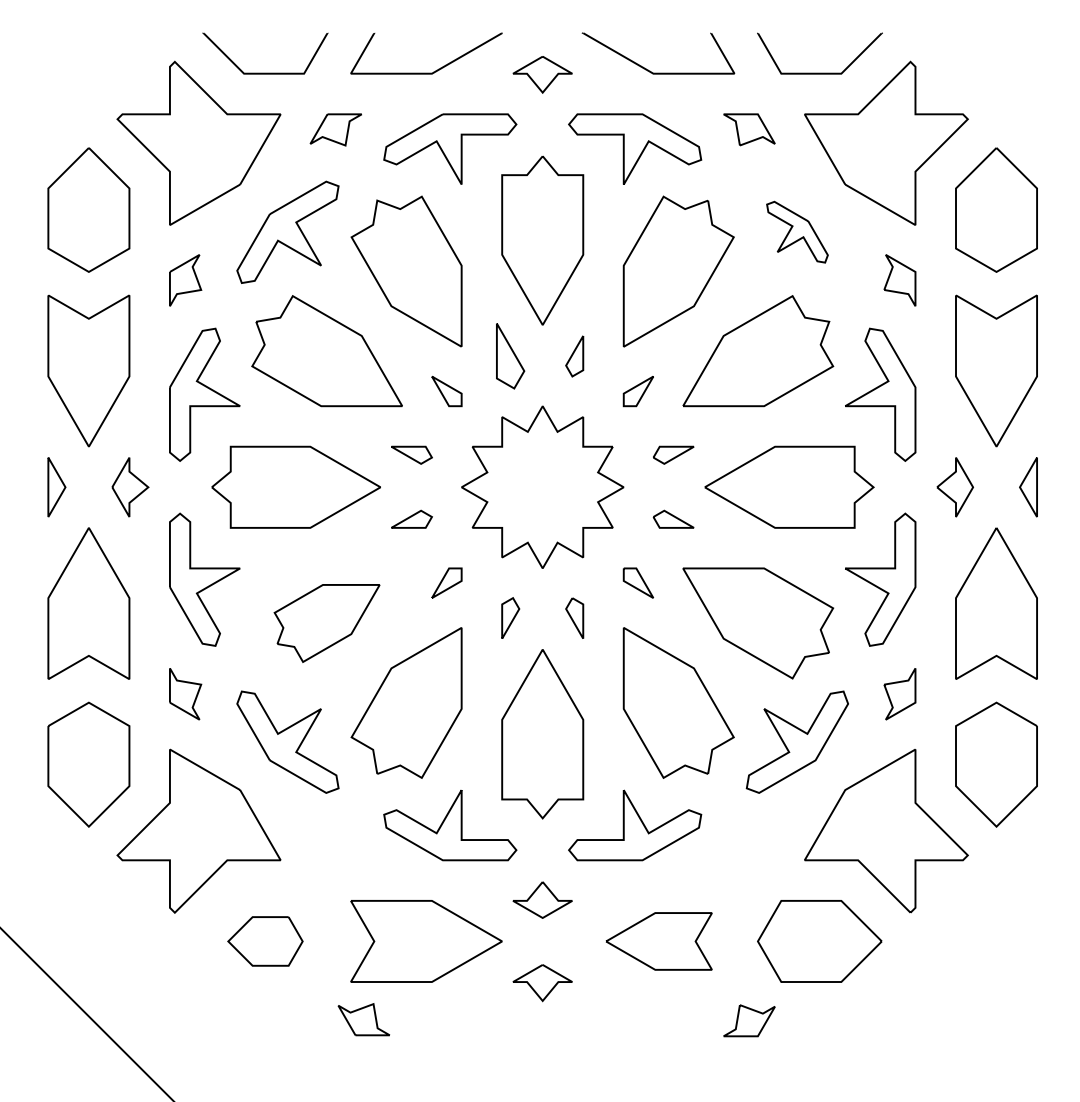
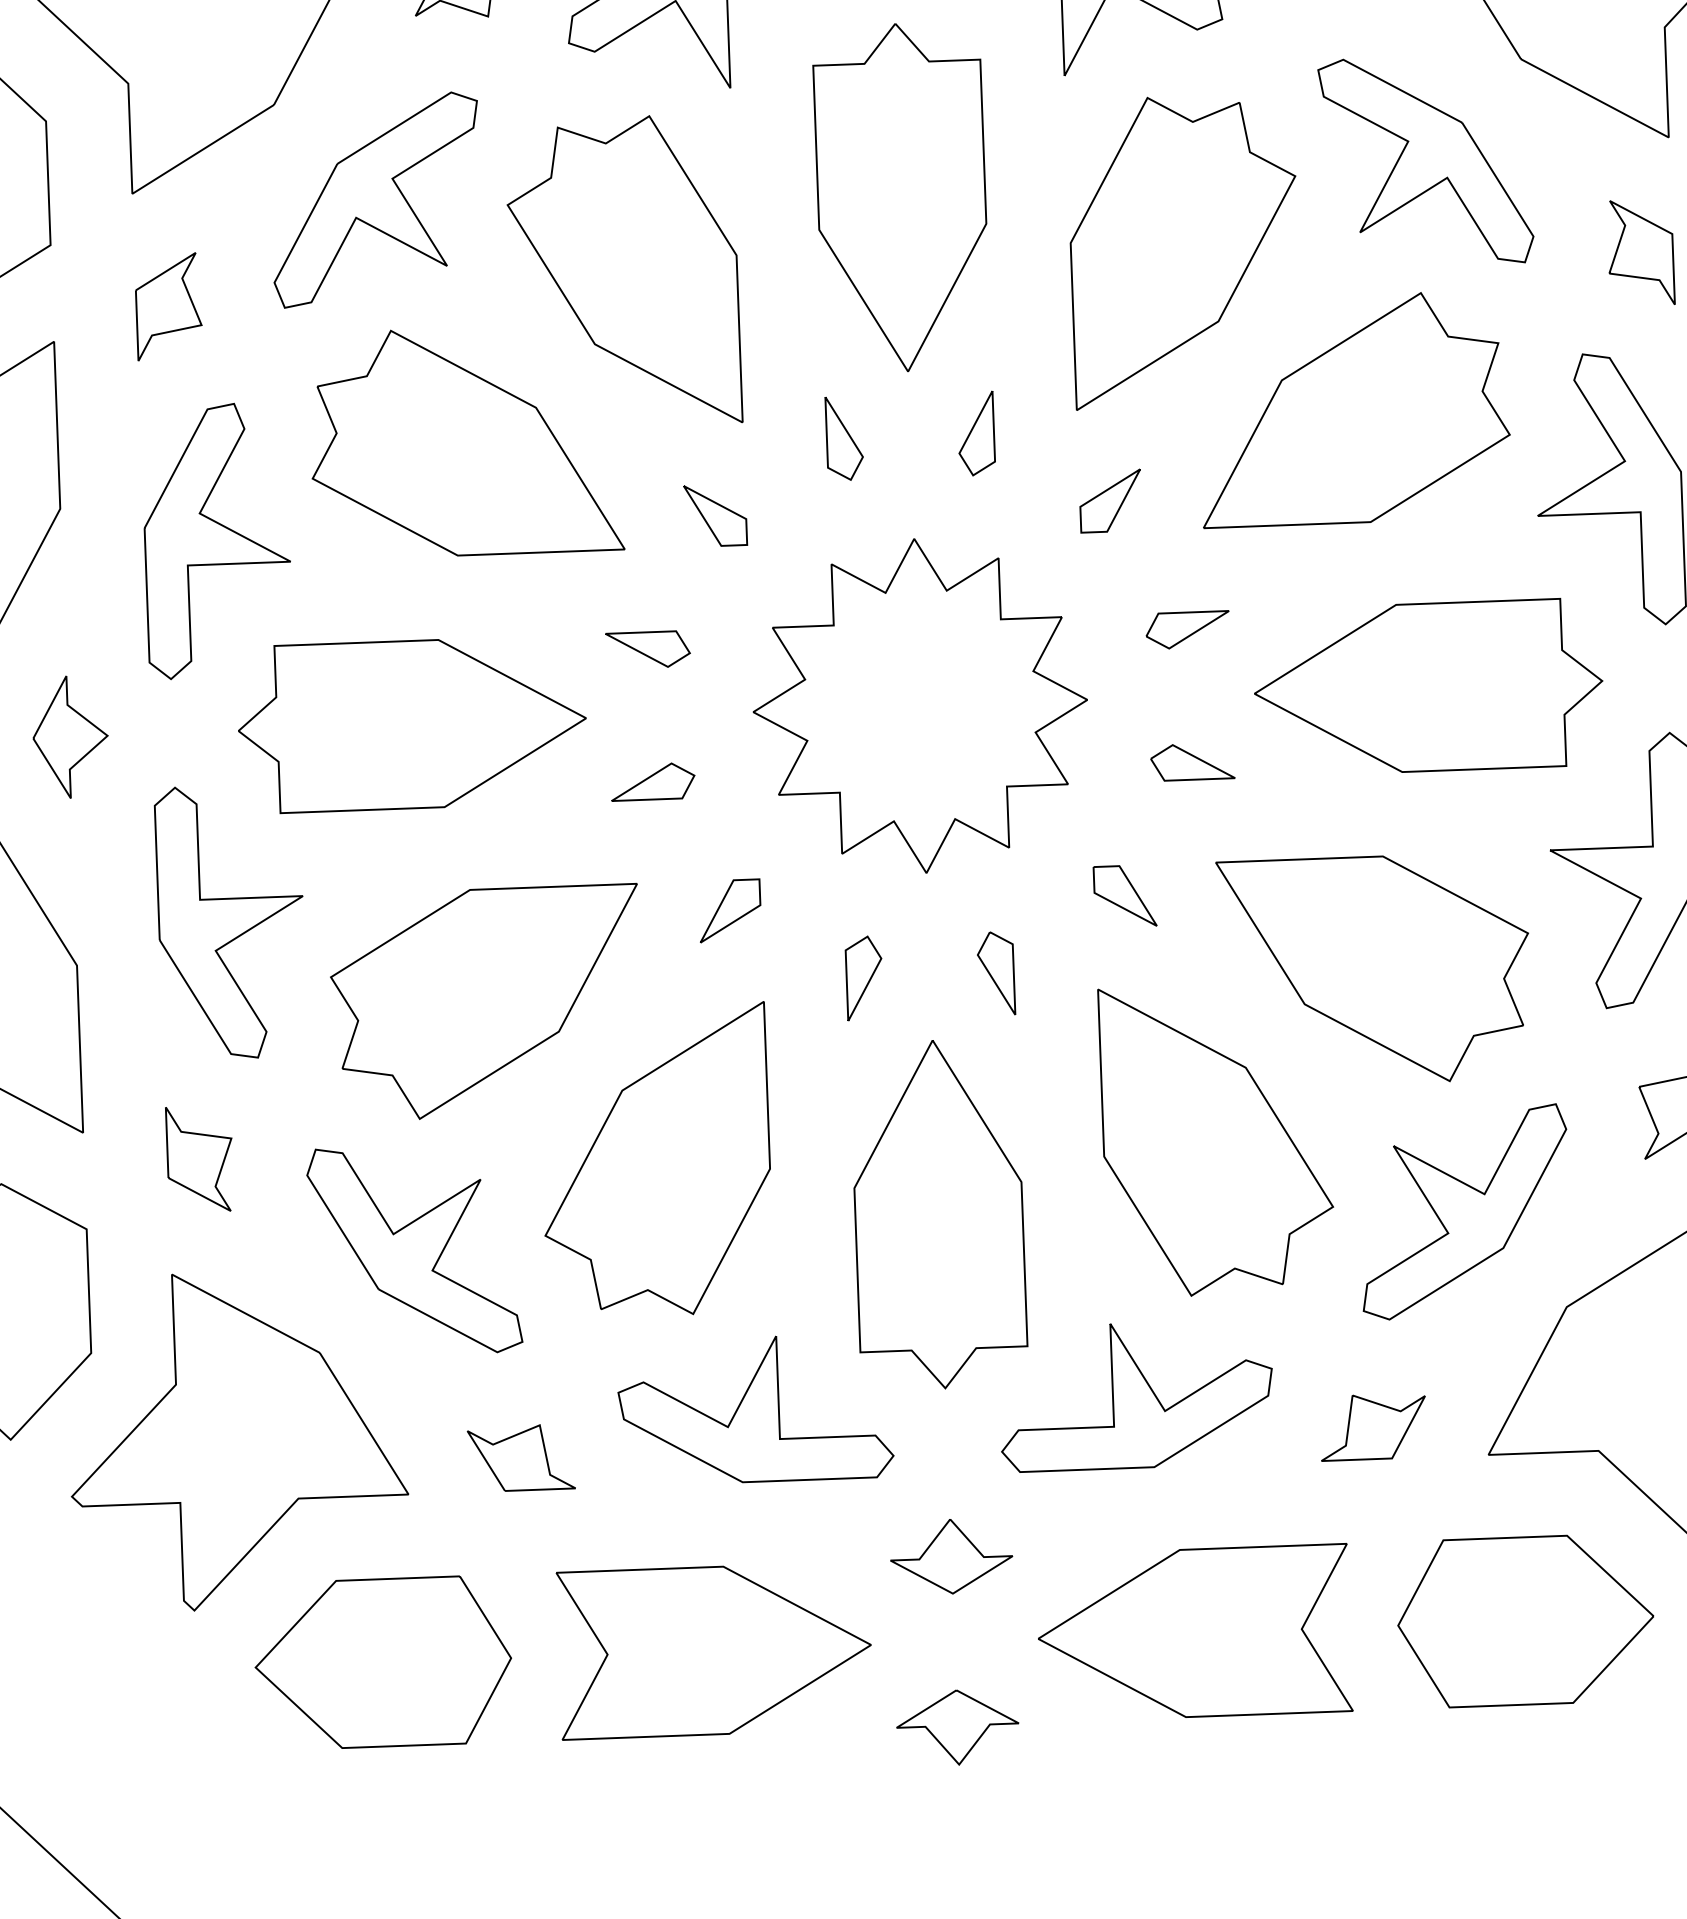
part: (797, 231) -> (1426, 159), size x1.67
part: (510, 356) -> (844, 438), size x0.62
part: (326, 623) -> (485, 1003), size x1.43
part: (265, 941) -> (383, 1663), size x1.67
part: (659, 941) -> (1195, 1633), size x1.43
part: (363, 1019) -> (520, 1457), moved
part: (749, 1020) -> (1373, 1426), moved

